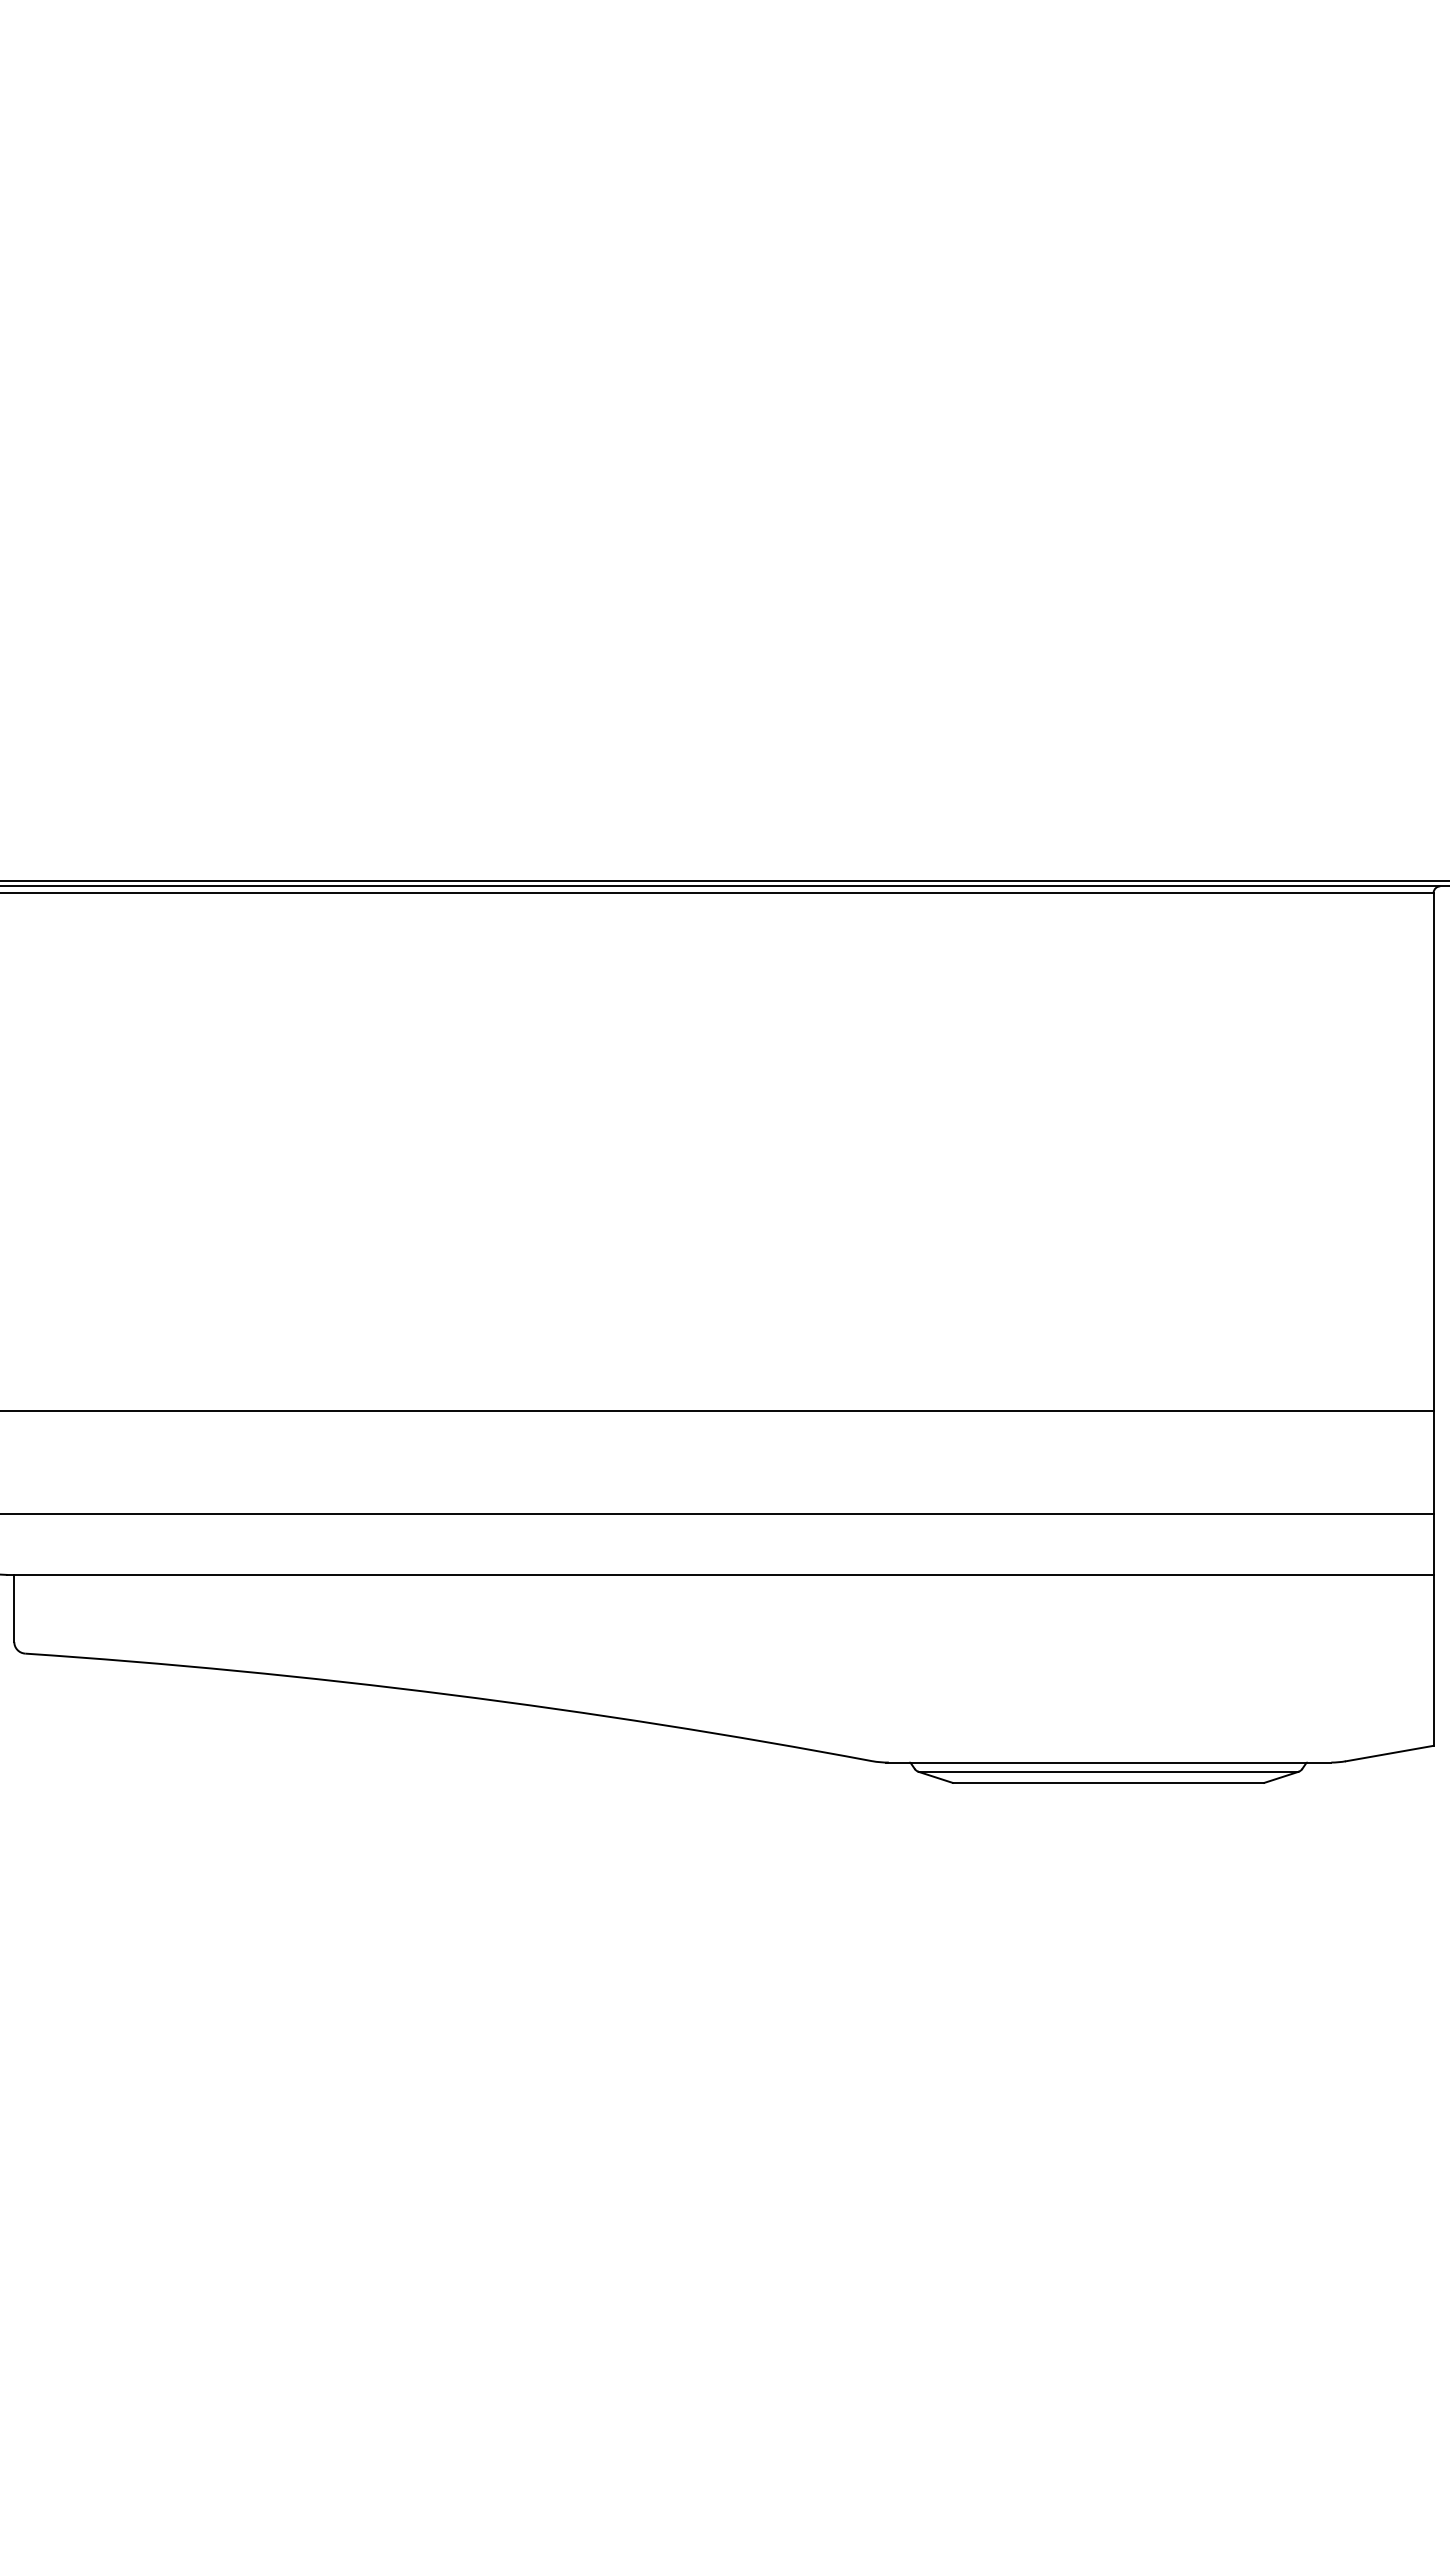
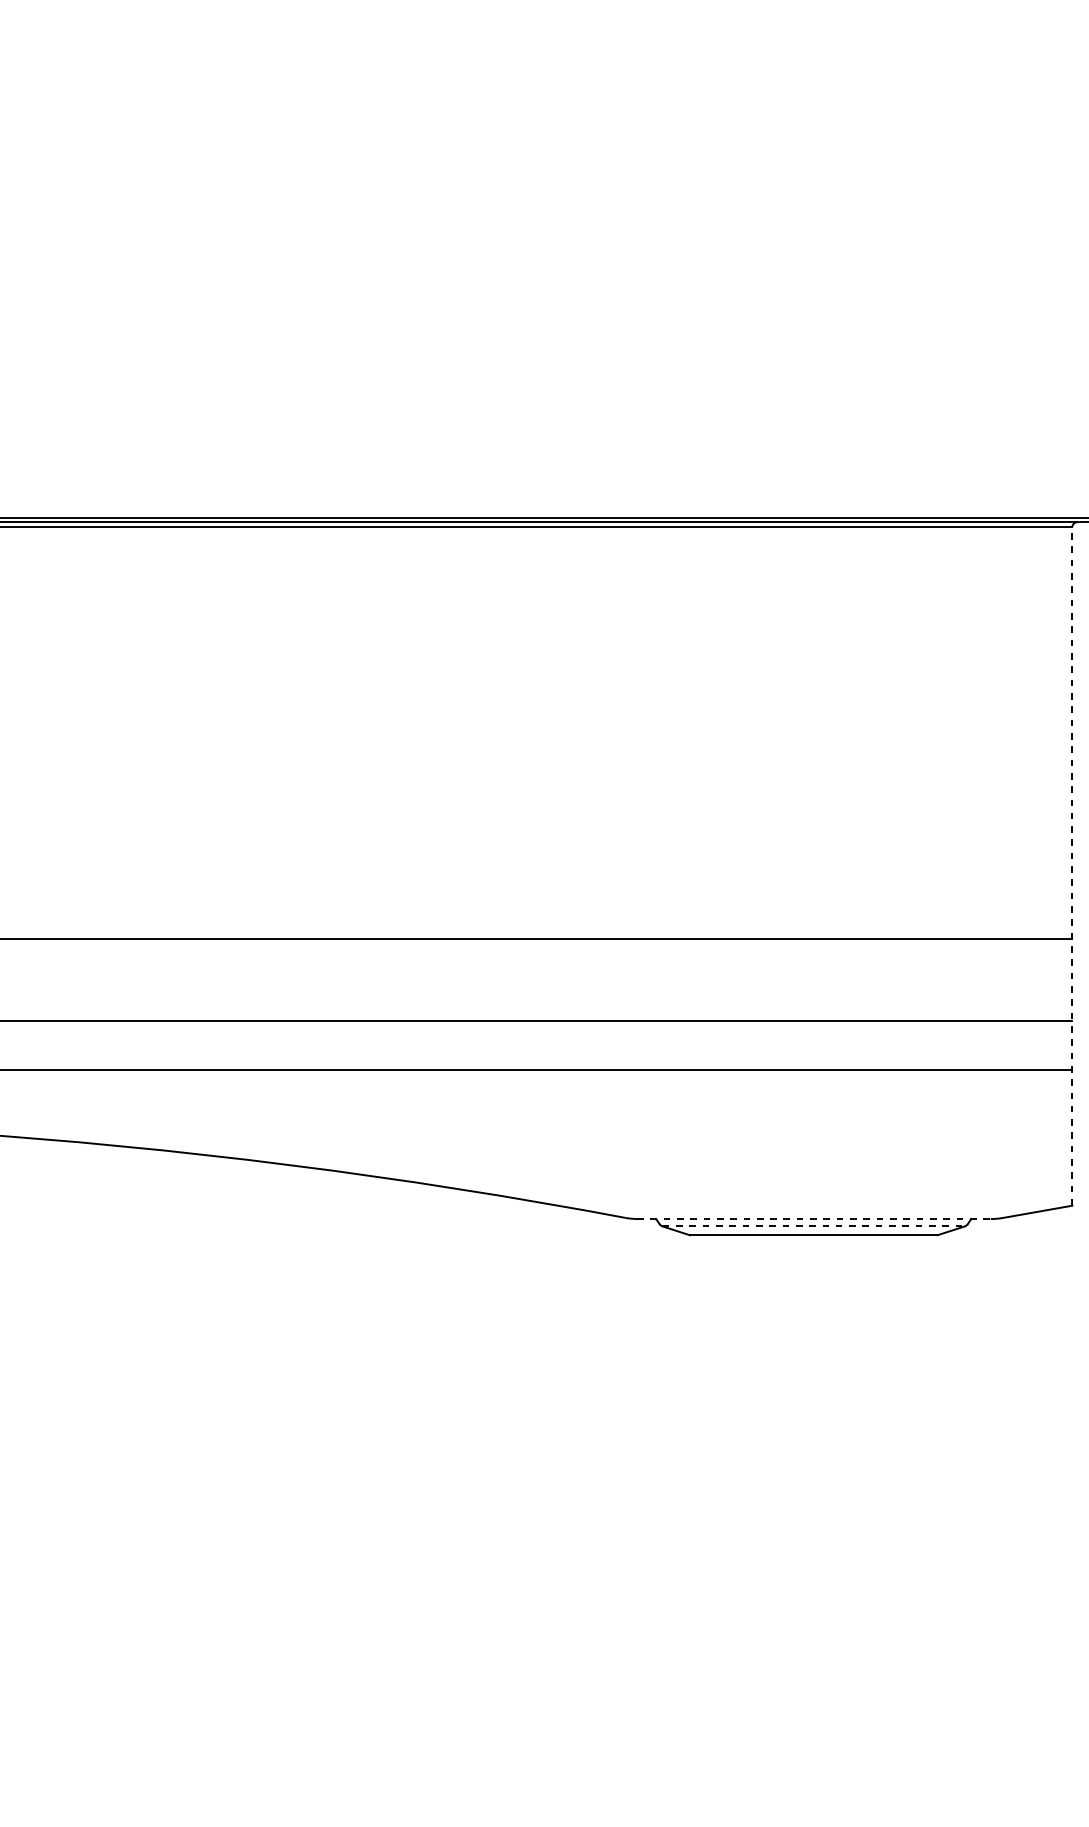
line: (1433, 1319) -> (1072, 866), solid -> dashed
line: (1109, 1762) -> (814, 1218), solid -> dashed
line: (1108, 1771) -> (813, 1226), solid -> dashed

